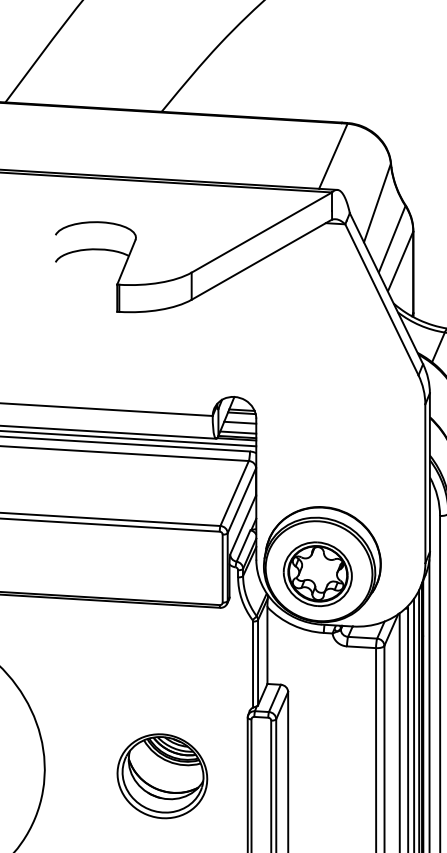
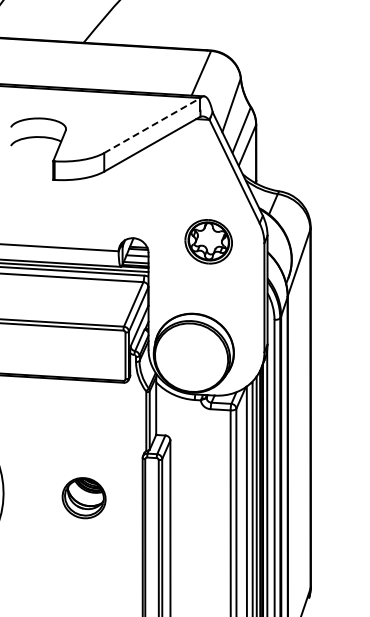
line: (262, 232) -> (152, 125), solid -> dashed
part: (317, 573) -> (208, 241), moved
part: (161, 775) -> (83, 497), size x0.7

